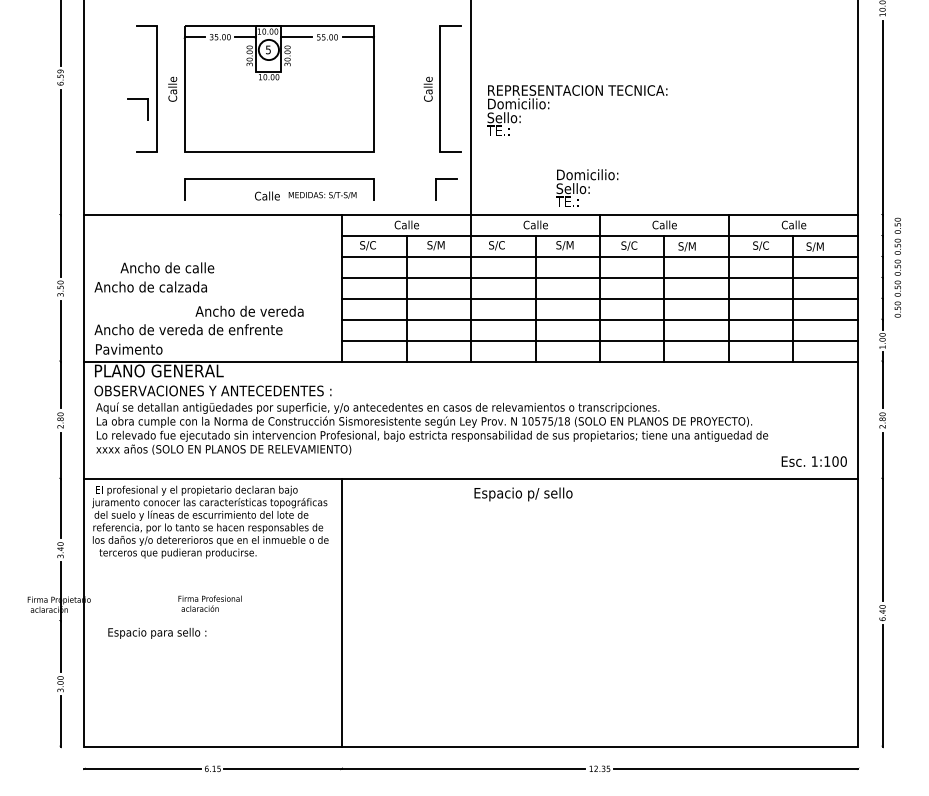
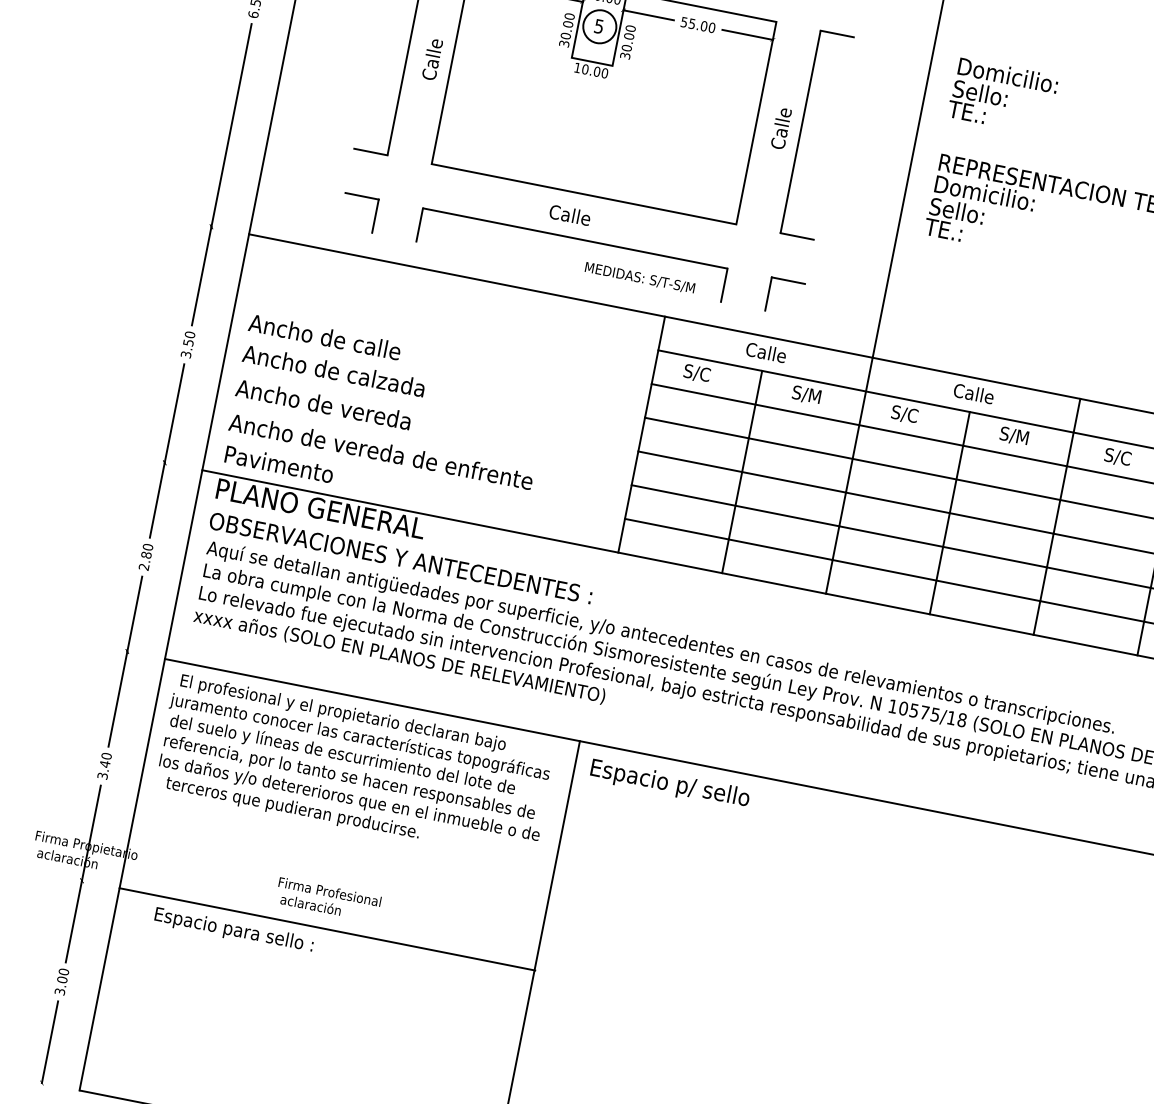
part: (442, 88) -> (804, 131), moved
part: (137, 99) -> (361, 196), moved
part: (446, 179) -> (788, 280), moved
text: (587, 187) -> (1003, 95), moved
text: (267, 195) -> (570, 214), moved
text: (167, 267) -> (325, 336), moved
text: (249, 310) -> (323, 403), moved
text: (523, 494) -> (670, 784), moved
line: (212, 621) -> (326, 929), added

